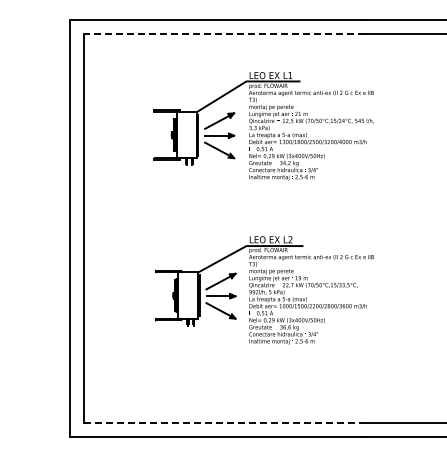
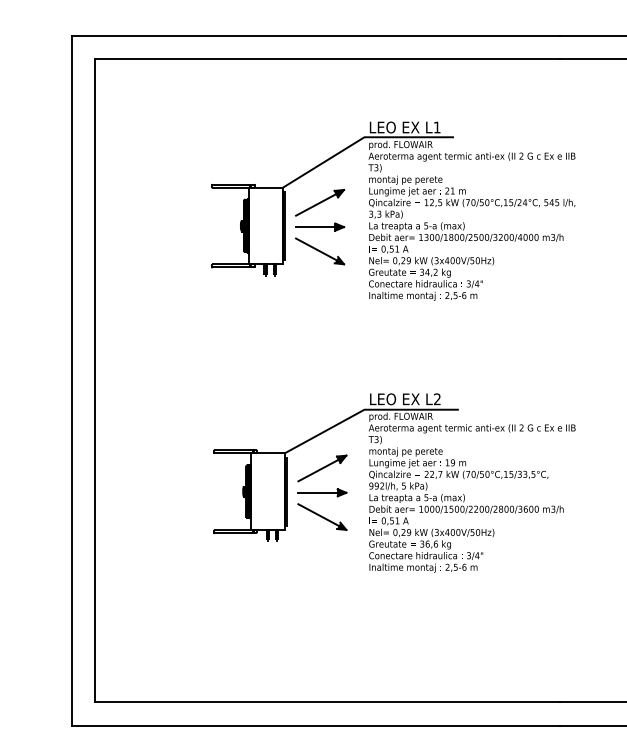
line: (223, 34) -> (326, 59), dashed -> solid
line: (224, 422) -> (328, 701), dashed -> solid

